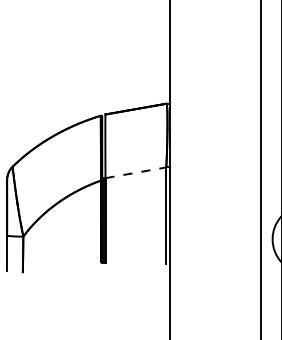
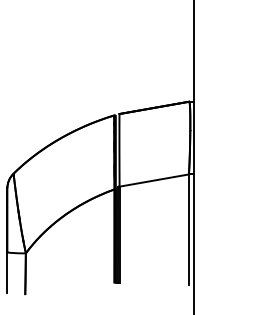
line: (135, 172) -> (153, 180), dashed -> solid

